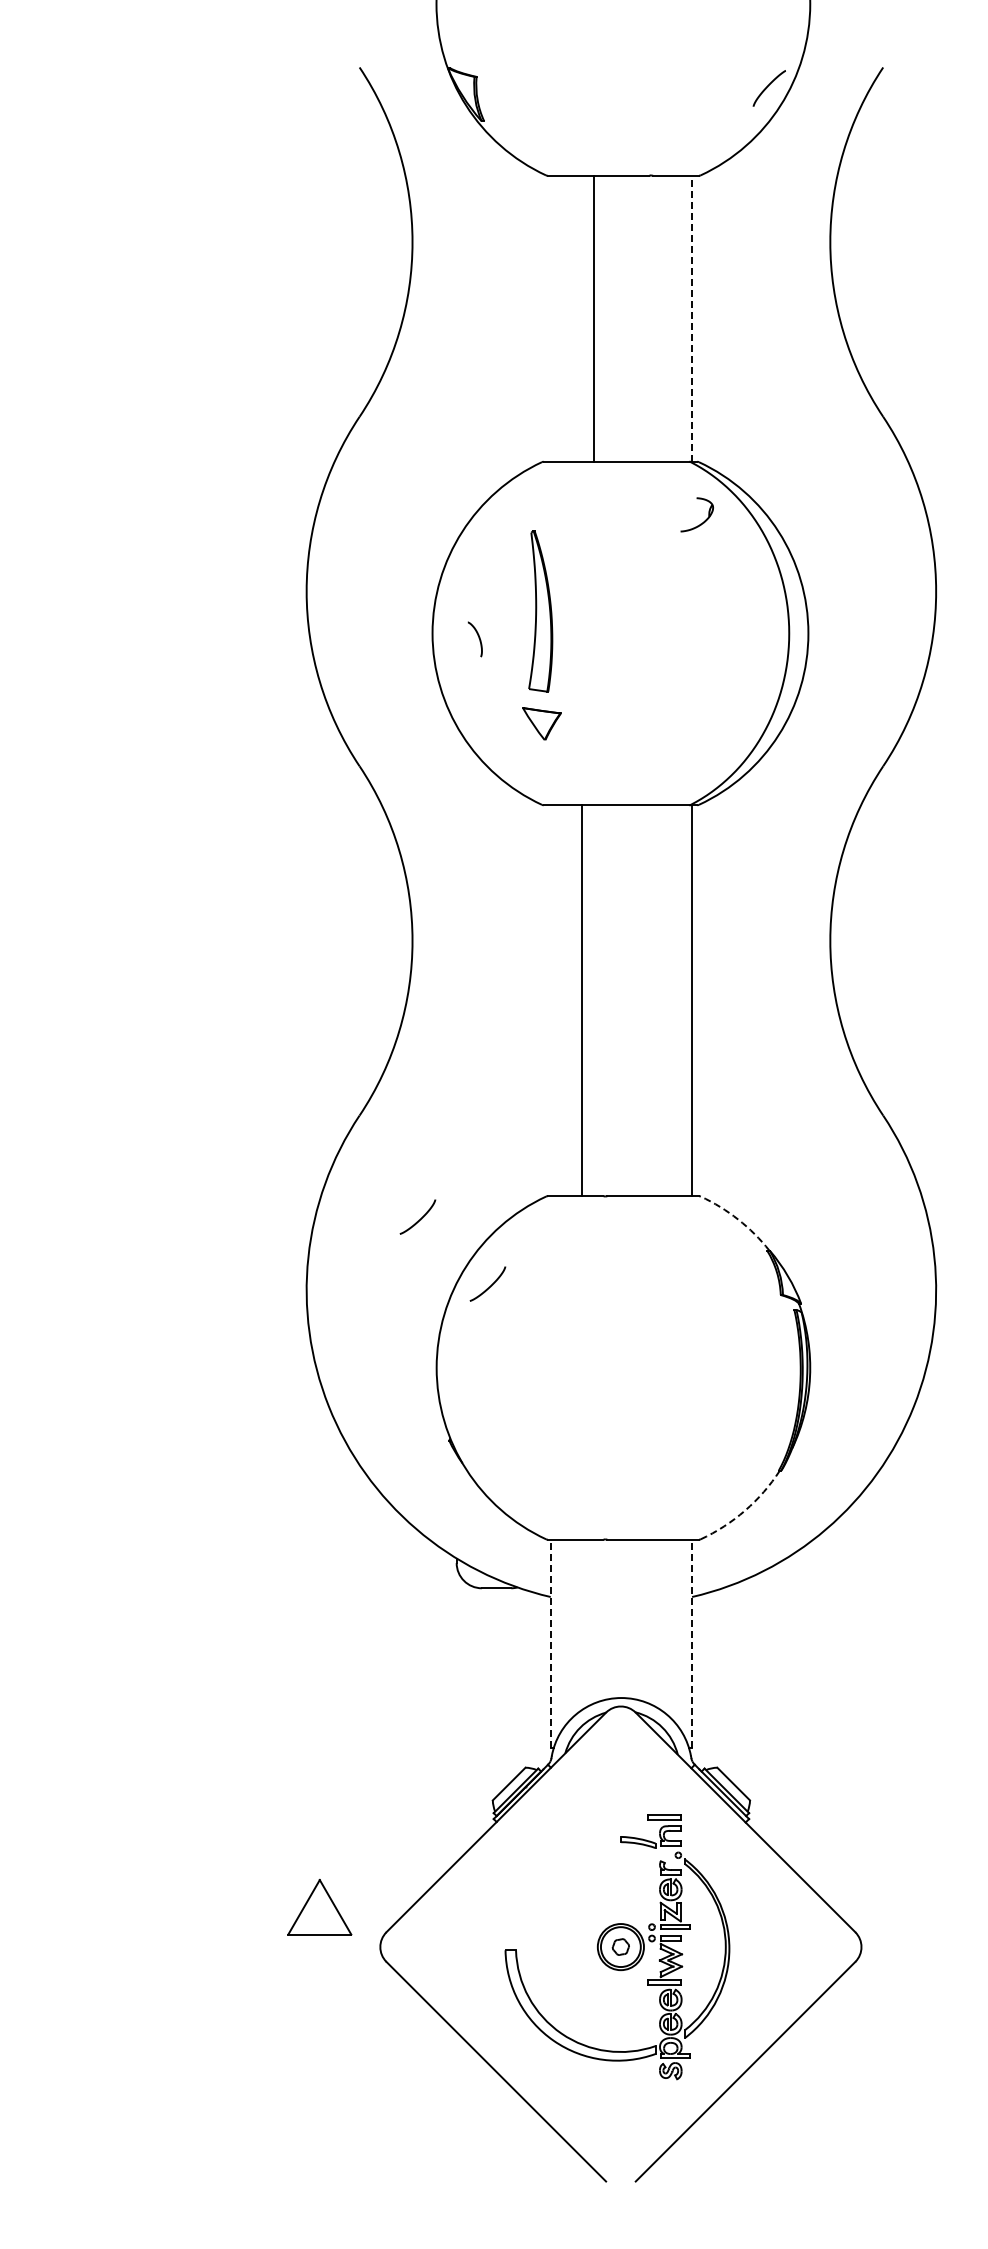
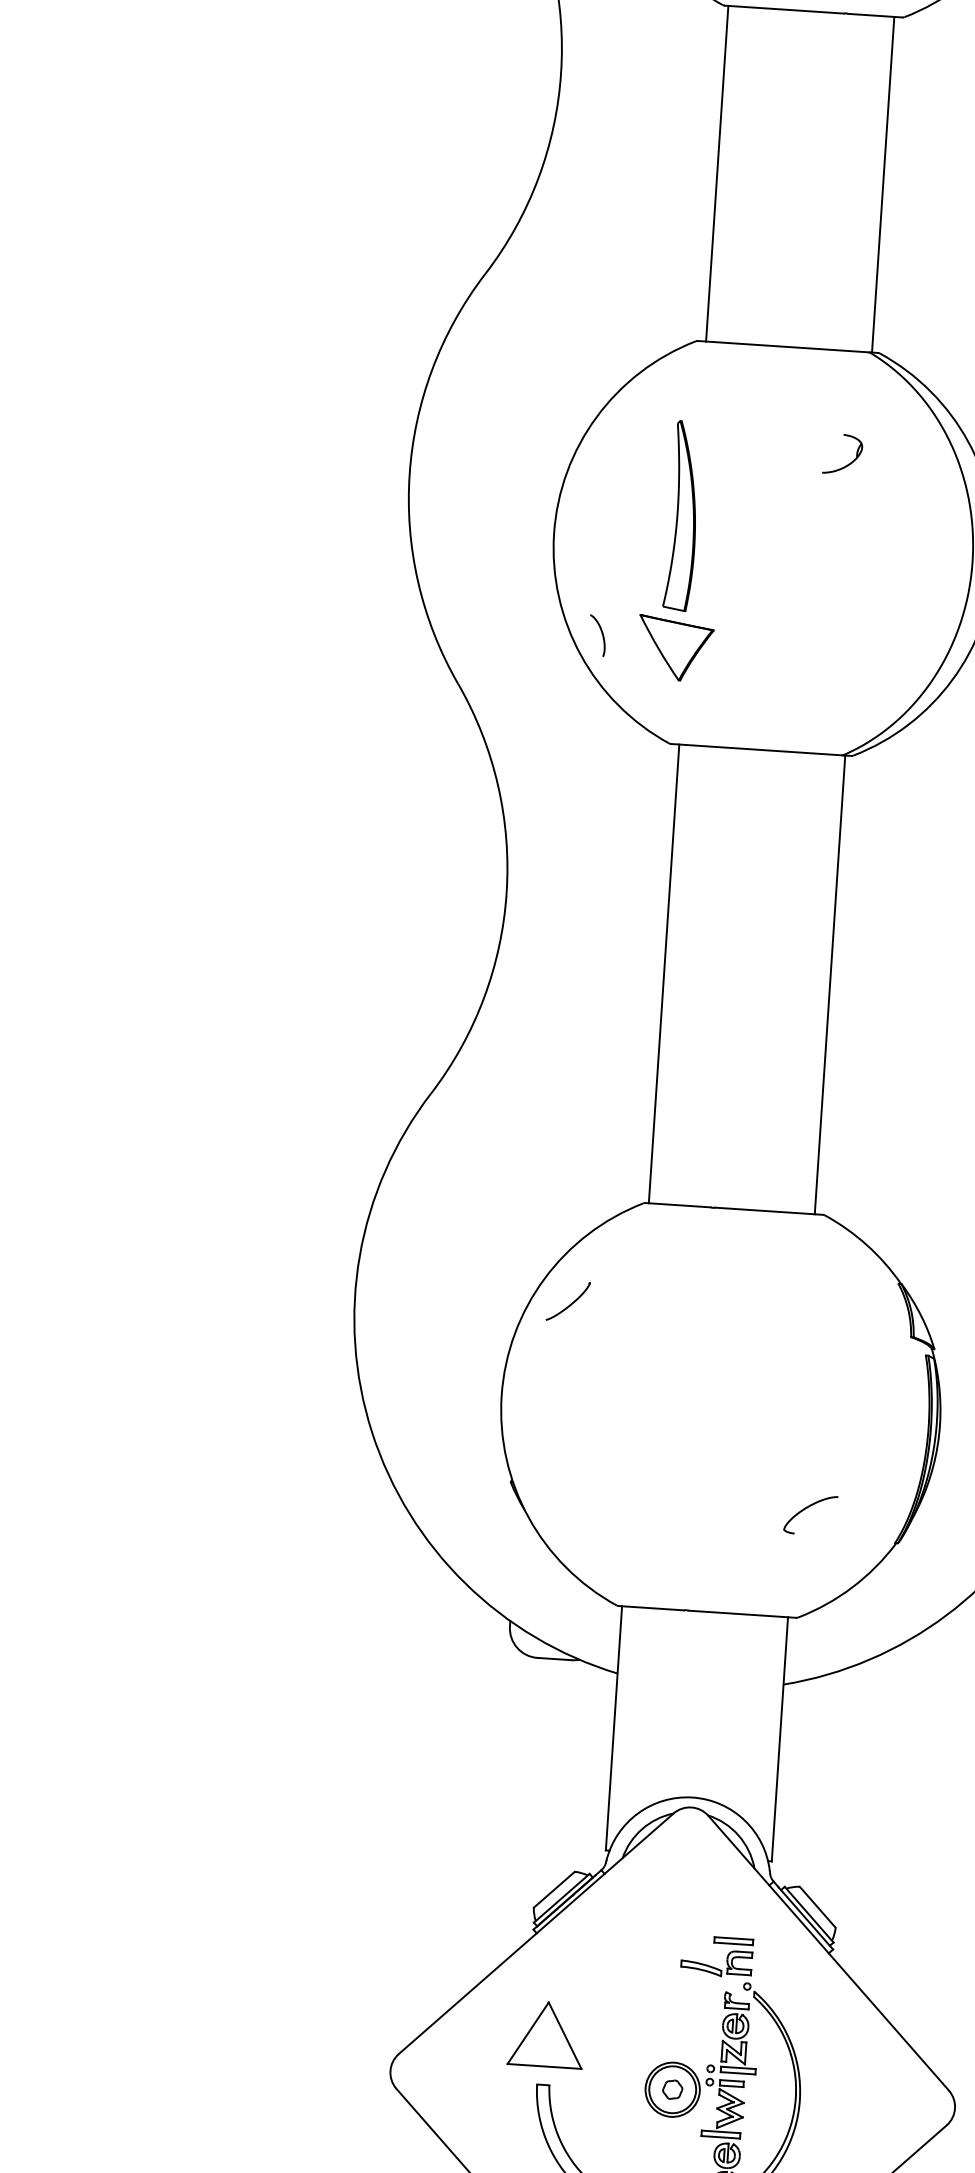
line: (593, 318) -> (717, 173), moved
line: (692, 318) -> (883, 184), dashed -> solid
part: (700, 523) -> (846, 464), moved
curve: (478, 638) -> (601, 634), moved
part: (541, 723) -> (674, 647), size x1.67
line: (581, 1000) -> (663, 973), moved
part: (417, 1216) -> (490, 1216), removed
arc: (738, 1219) -> (867, 1245), dashed -> solid
curve: (702, 1446) -> (807, 1508), added
arc: (745, 1510) -> (852, 1587), dashed -> solid
line: (550, 1643) -> (613, 1728), dashed -> solid
line: (692, 1643) -> (780, 1739), dashed -> solid
part: (319, 1907) -> (546, 2034), moved

